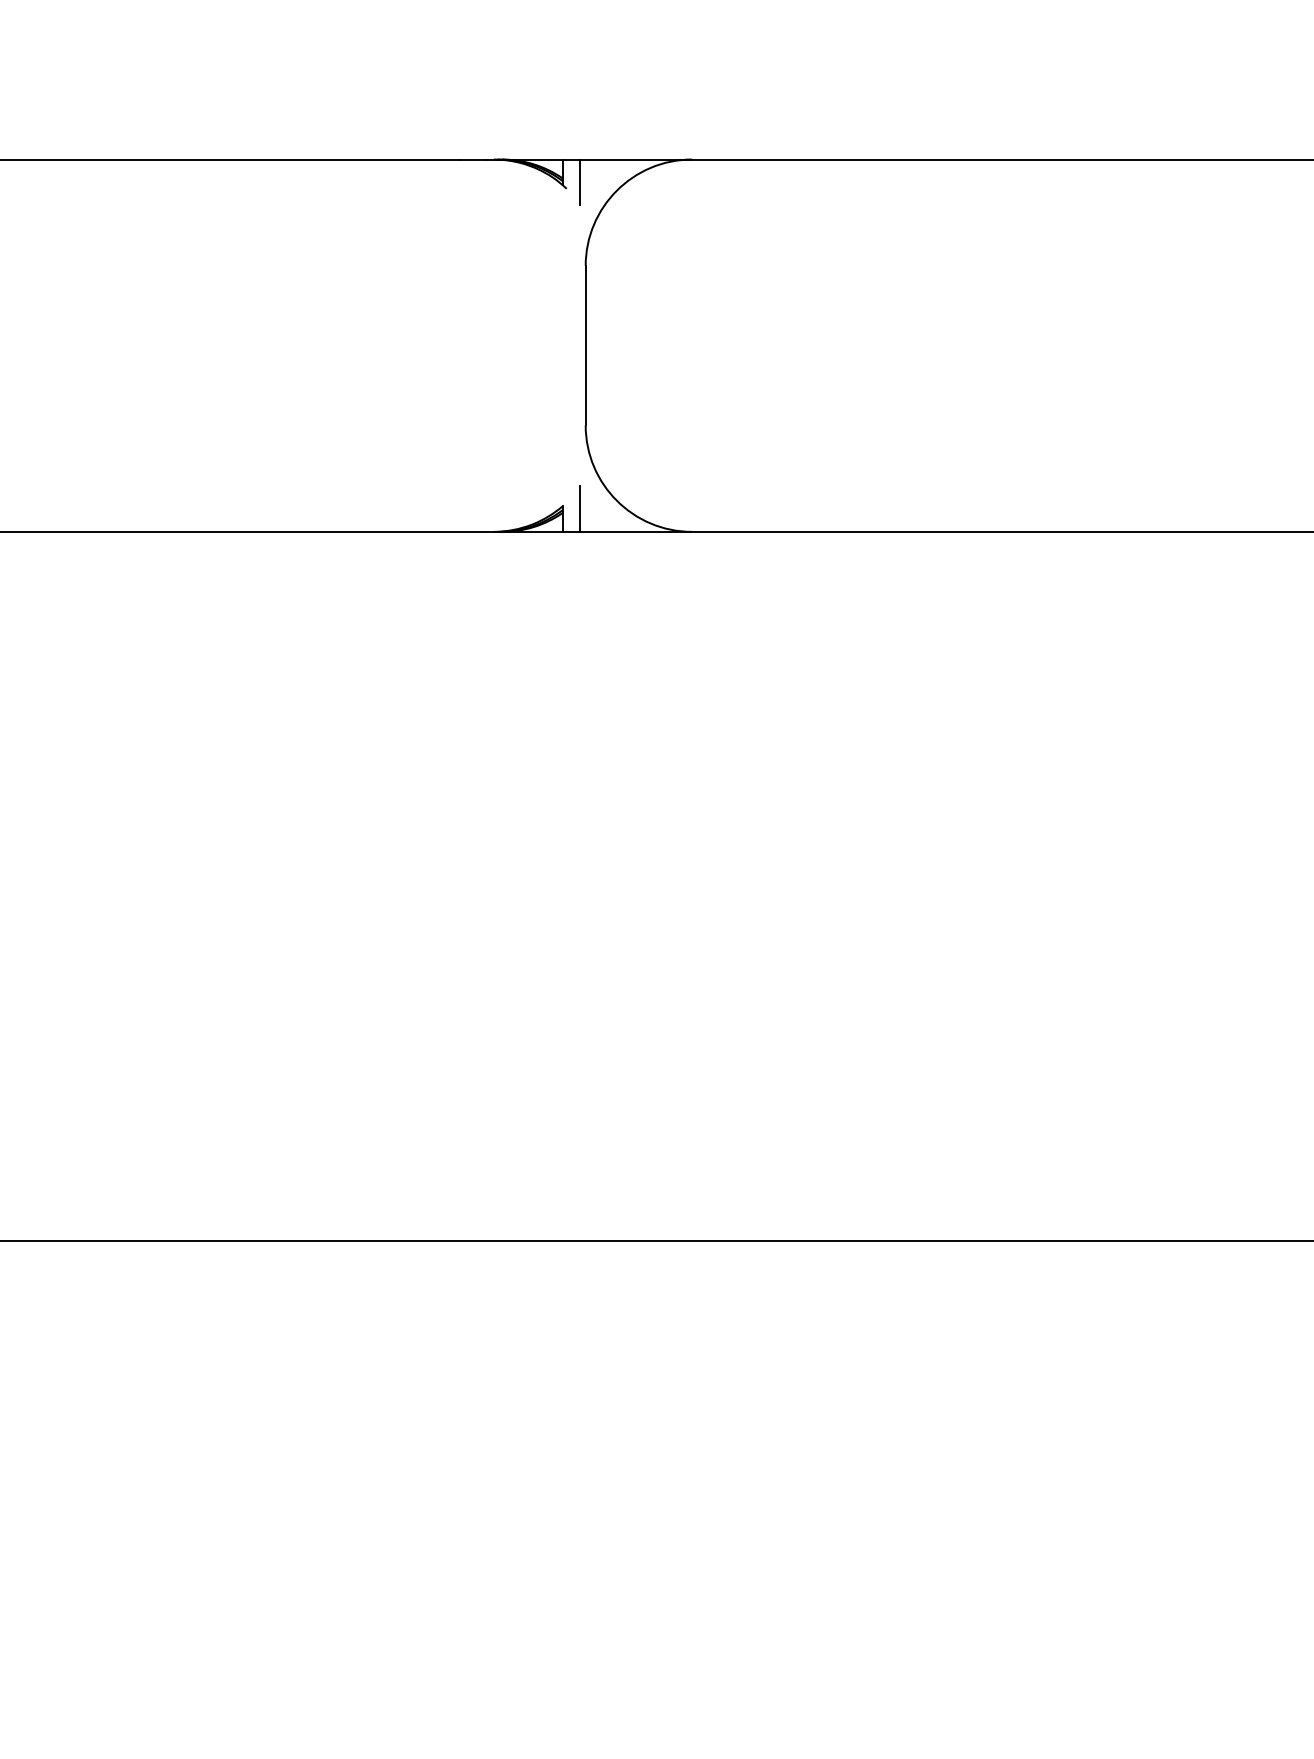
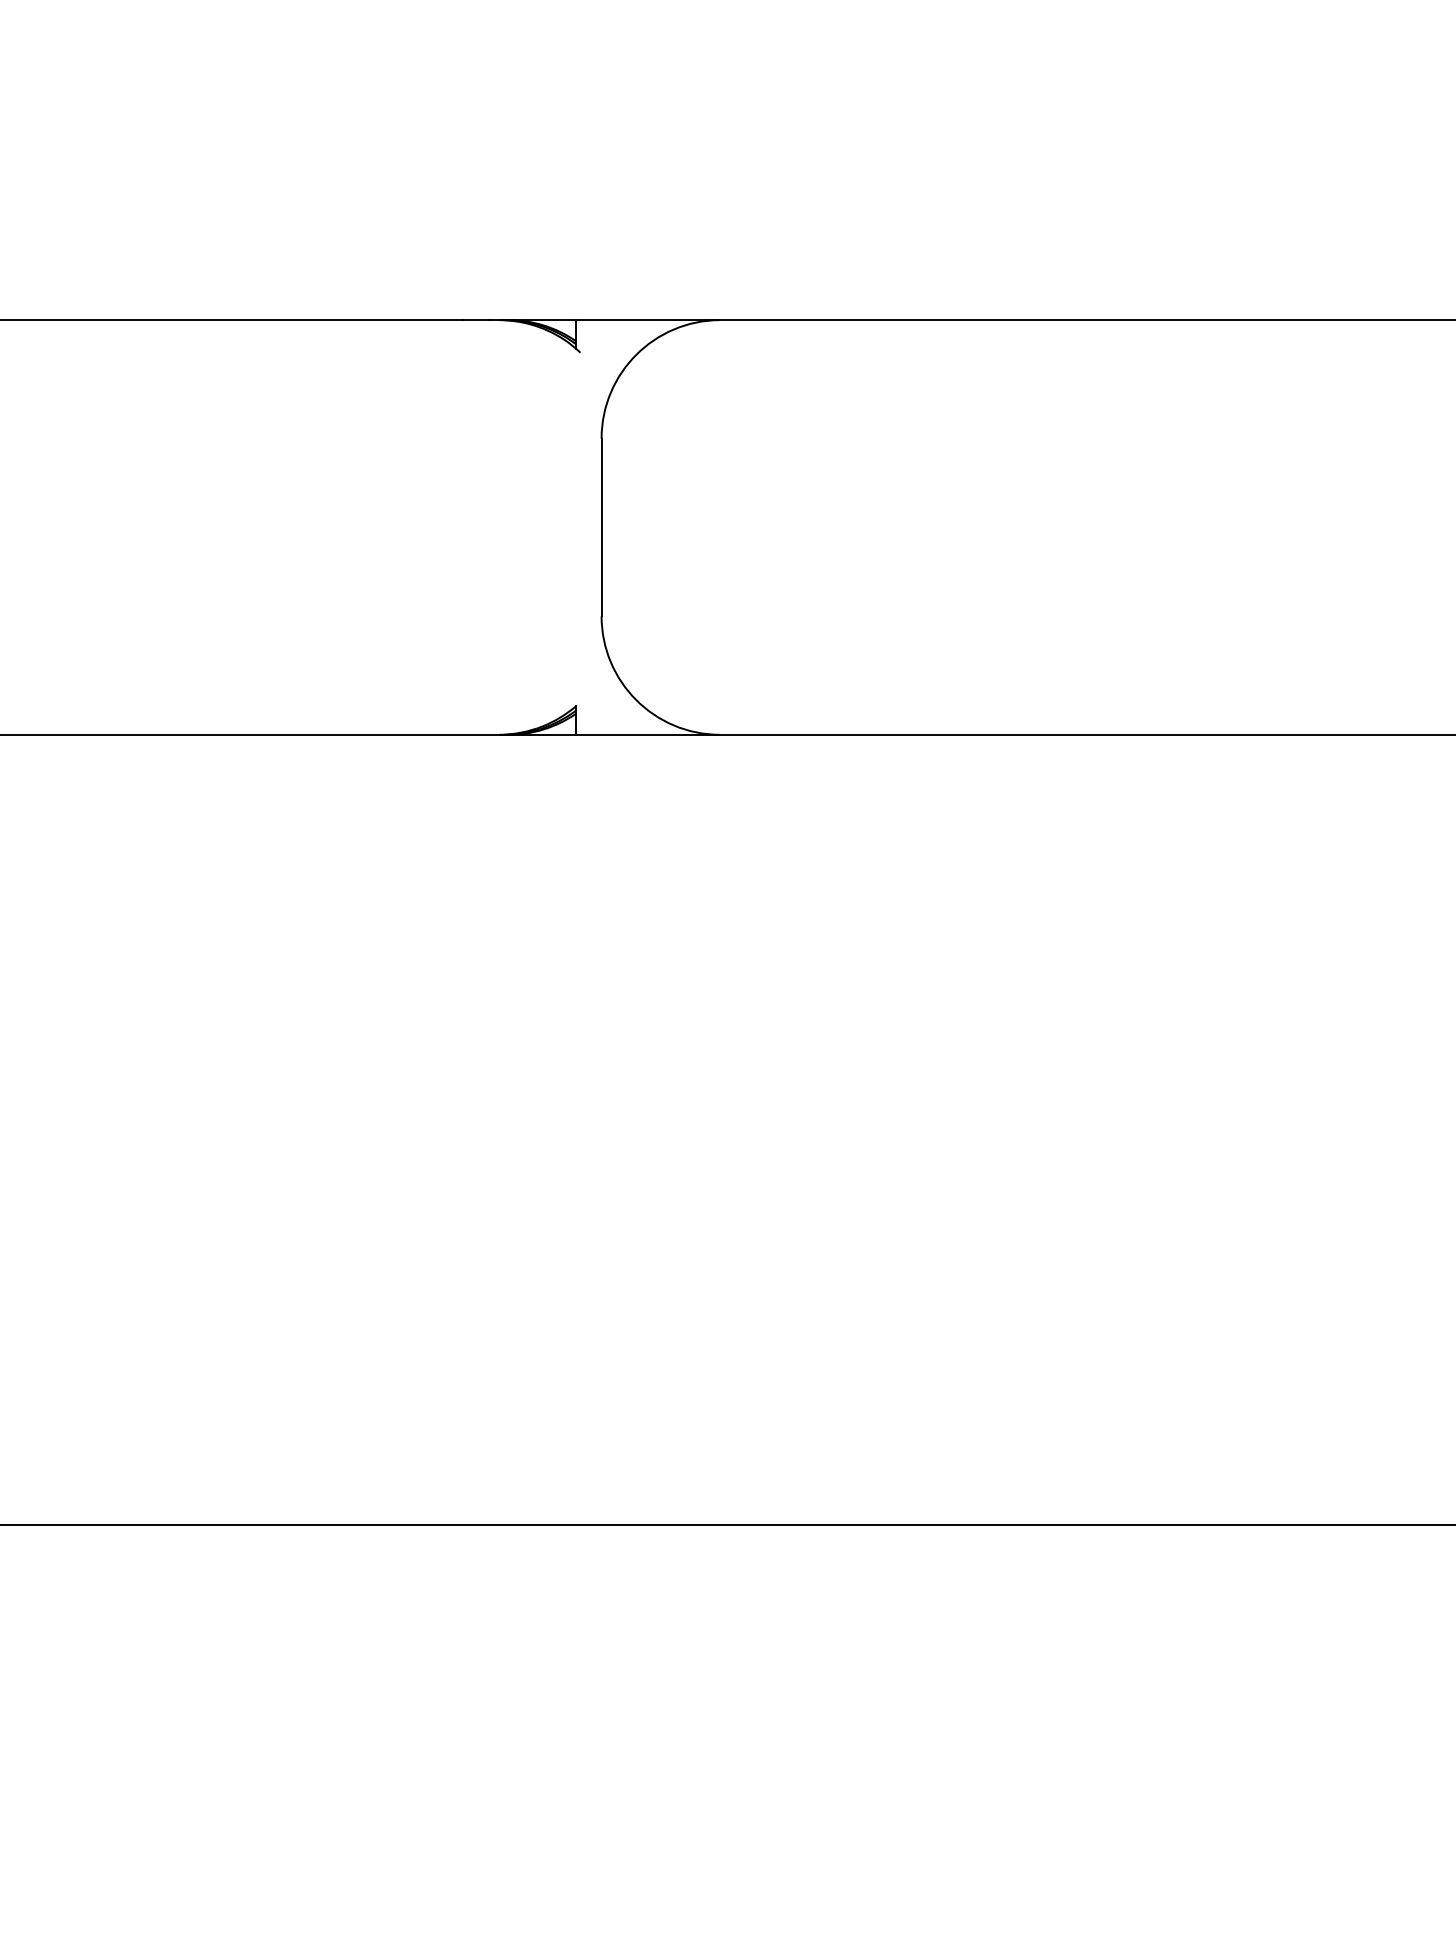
line: (580, 181) -> (595, 344), removed
line: (580, 508) -> (595, 708), removed

